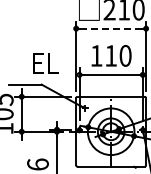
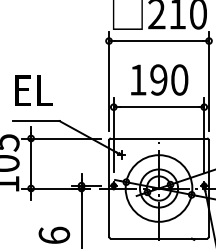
line: (111, 28) -> (159, 40), dashed -> solid
text: (110, 55) -> (158, 79), 110 -> 190
text: (45, 63) -> (33, 90), moved

